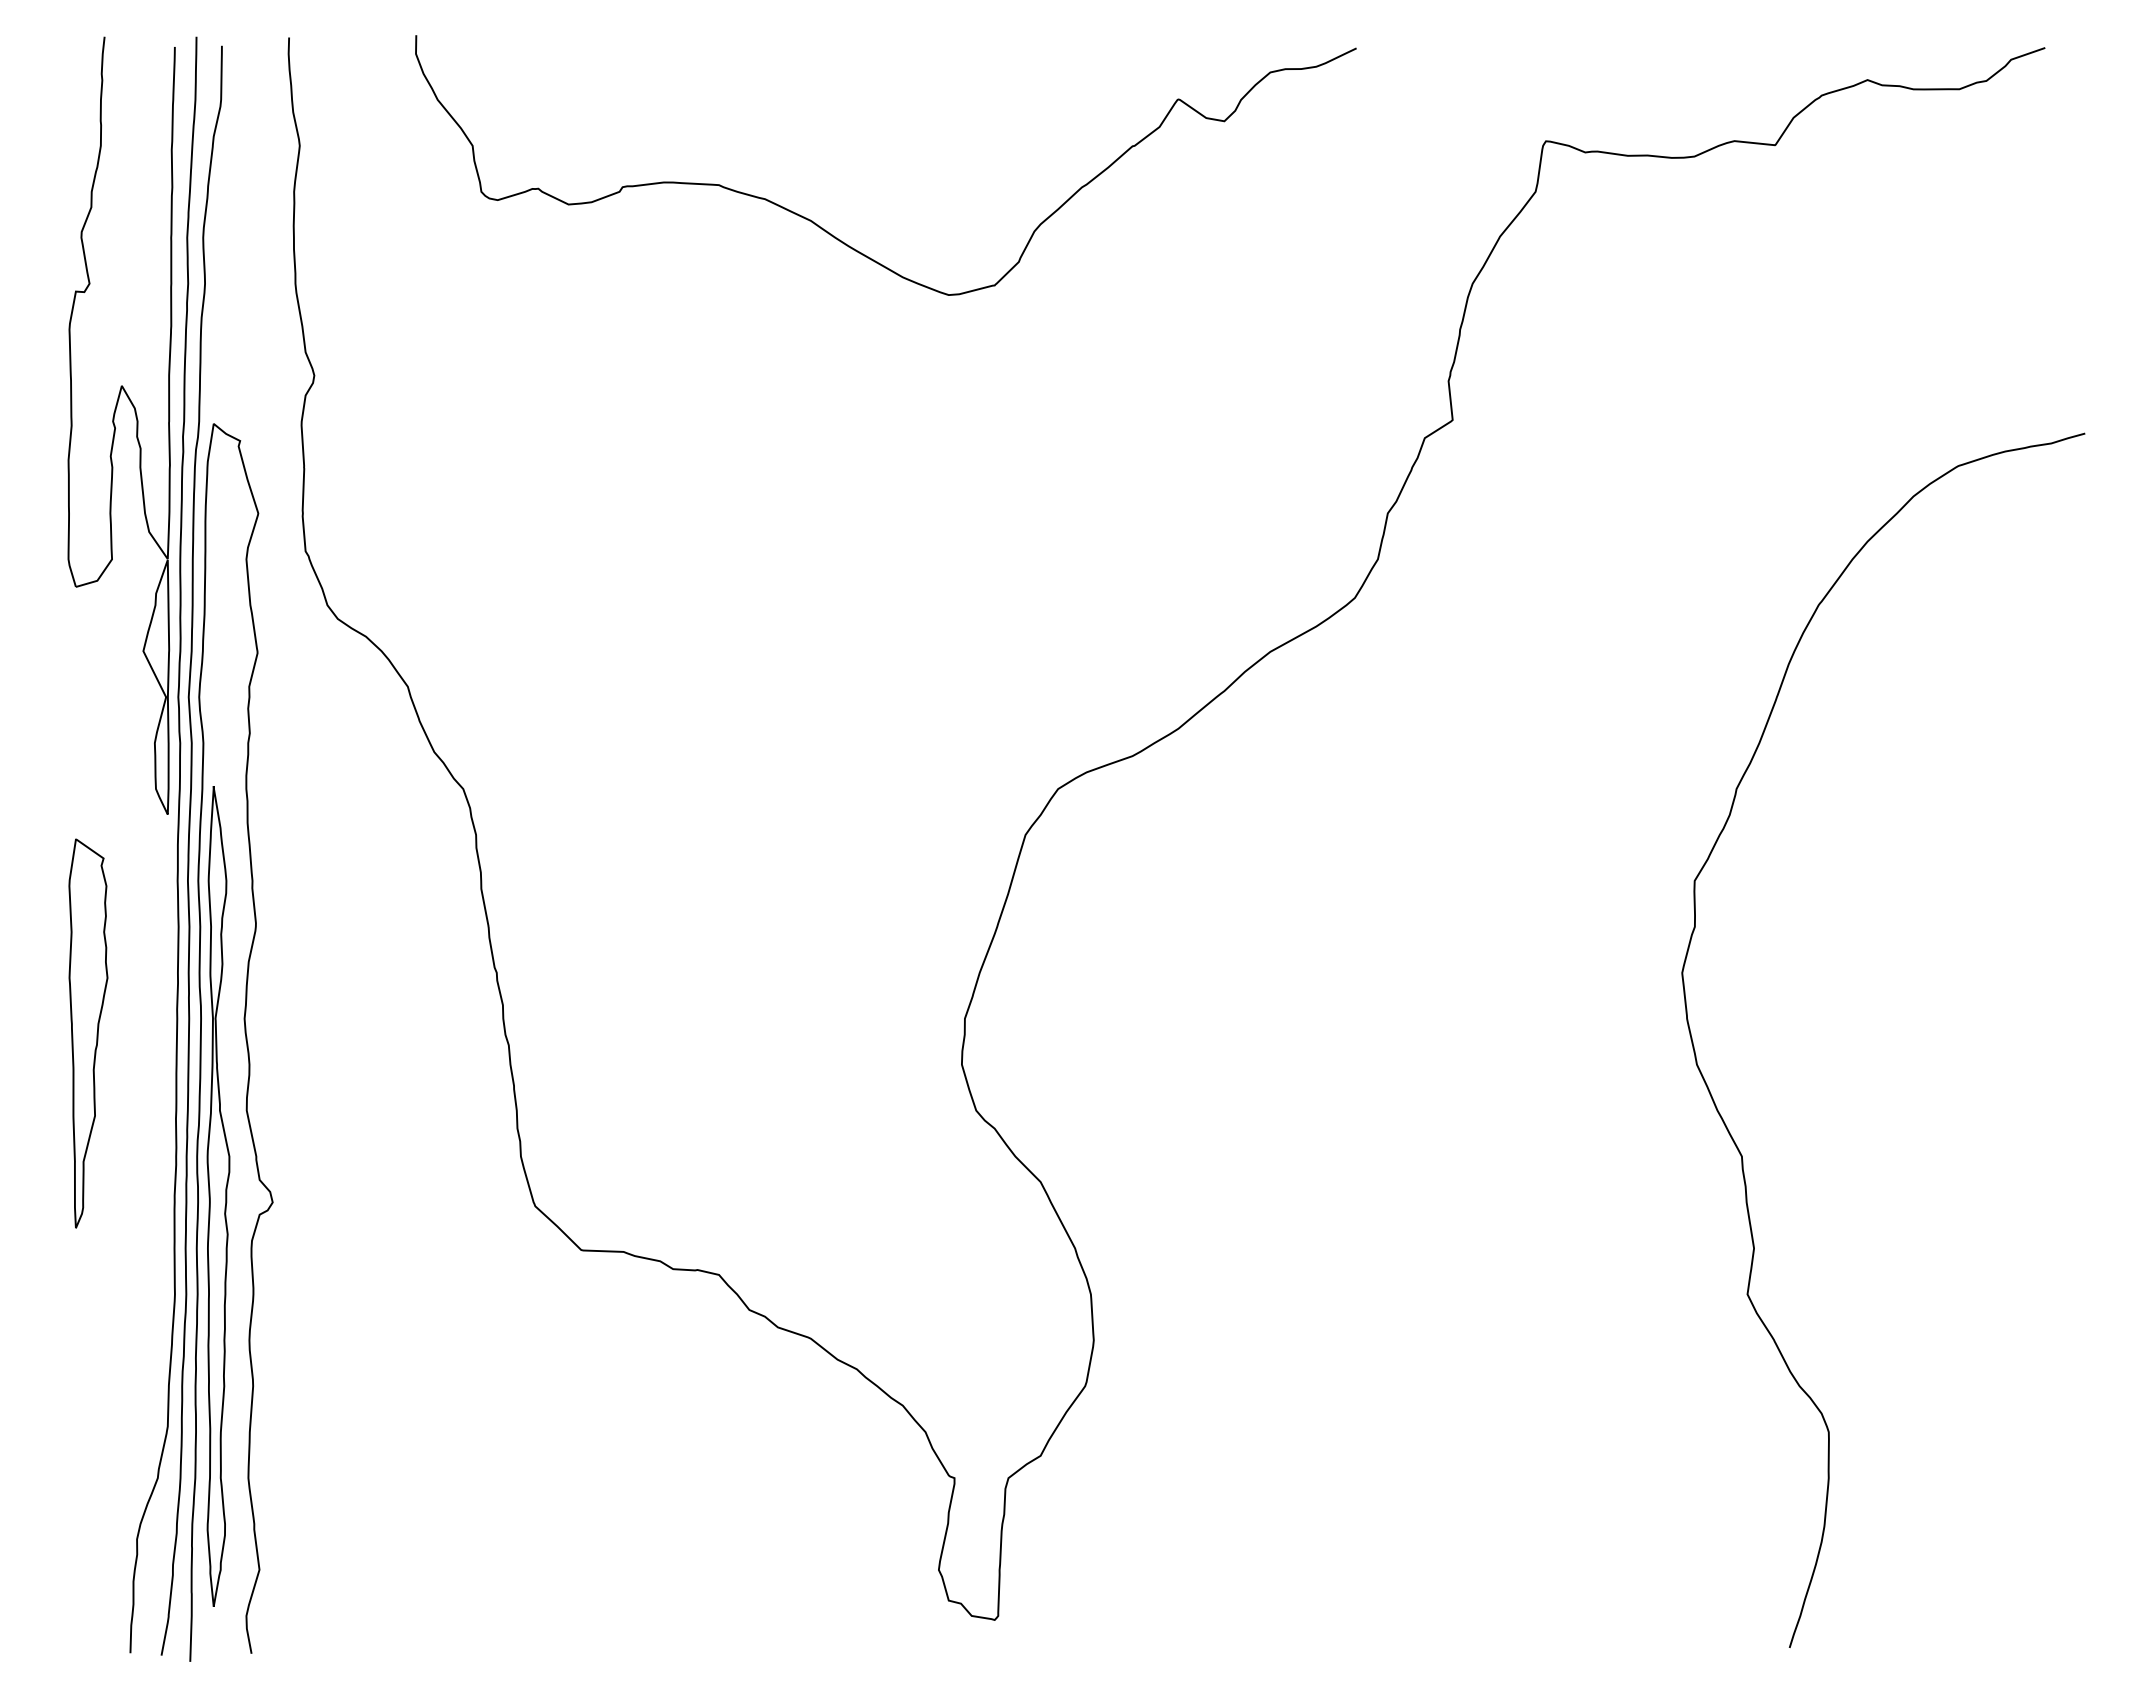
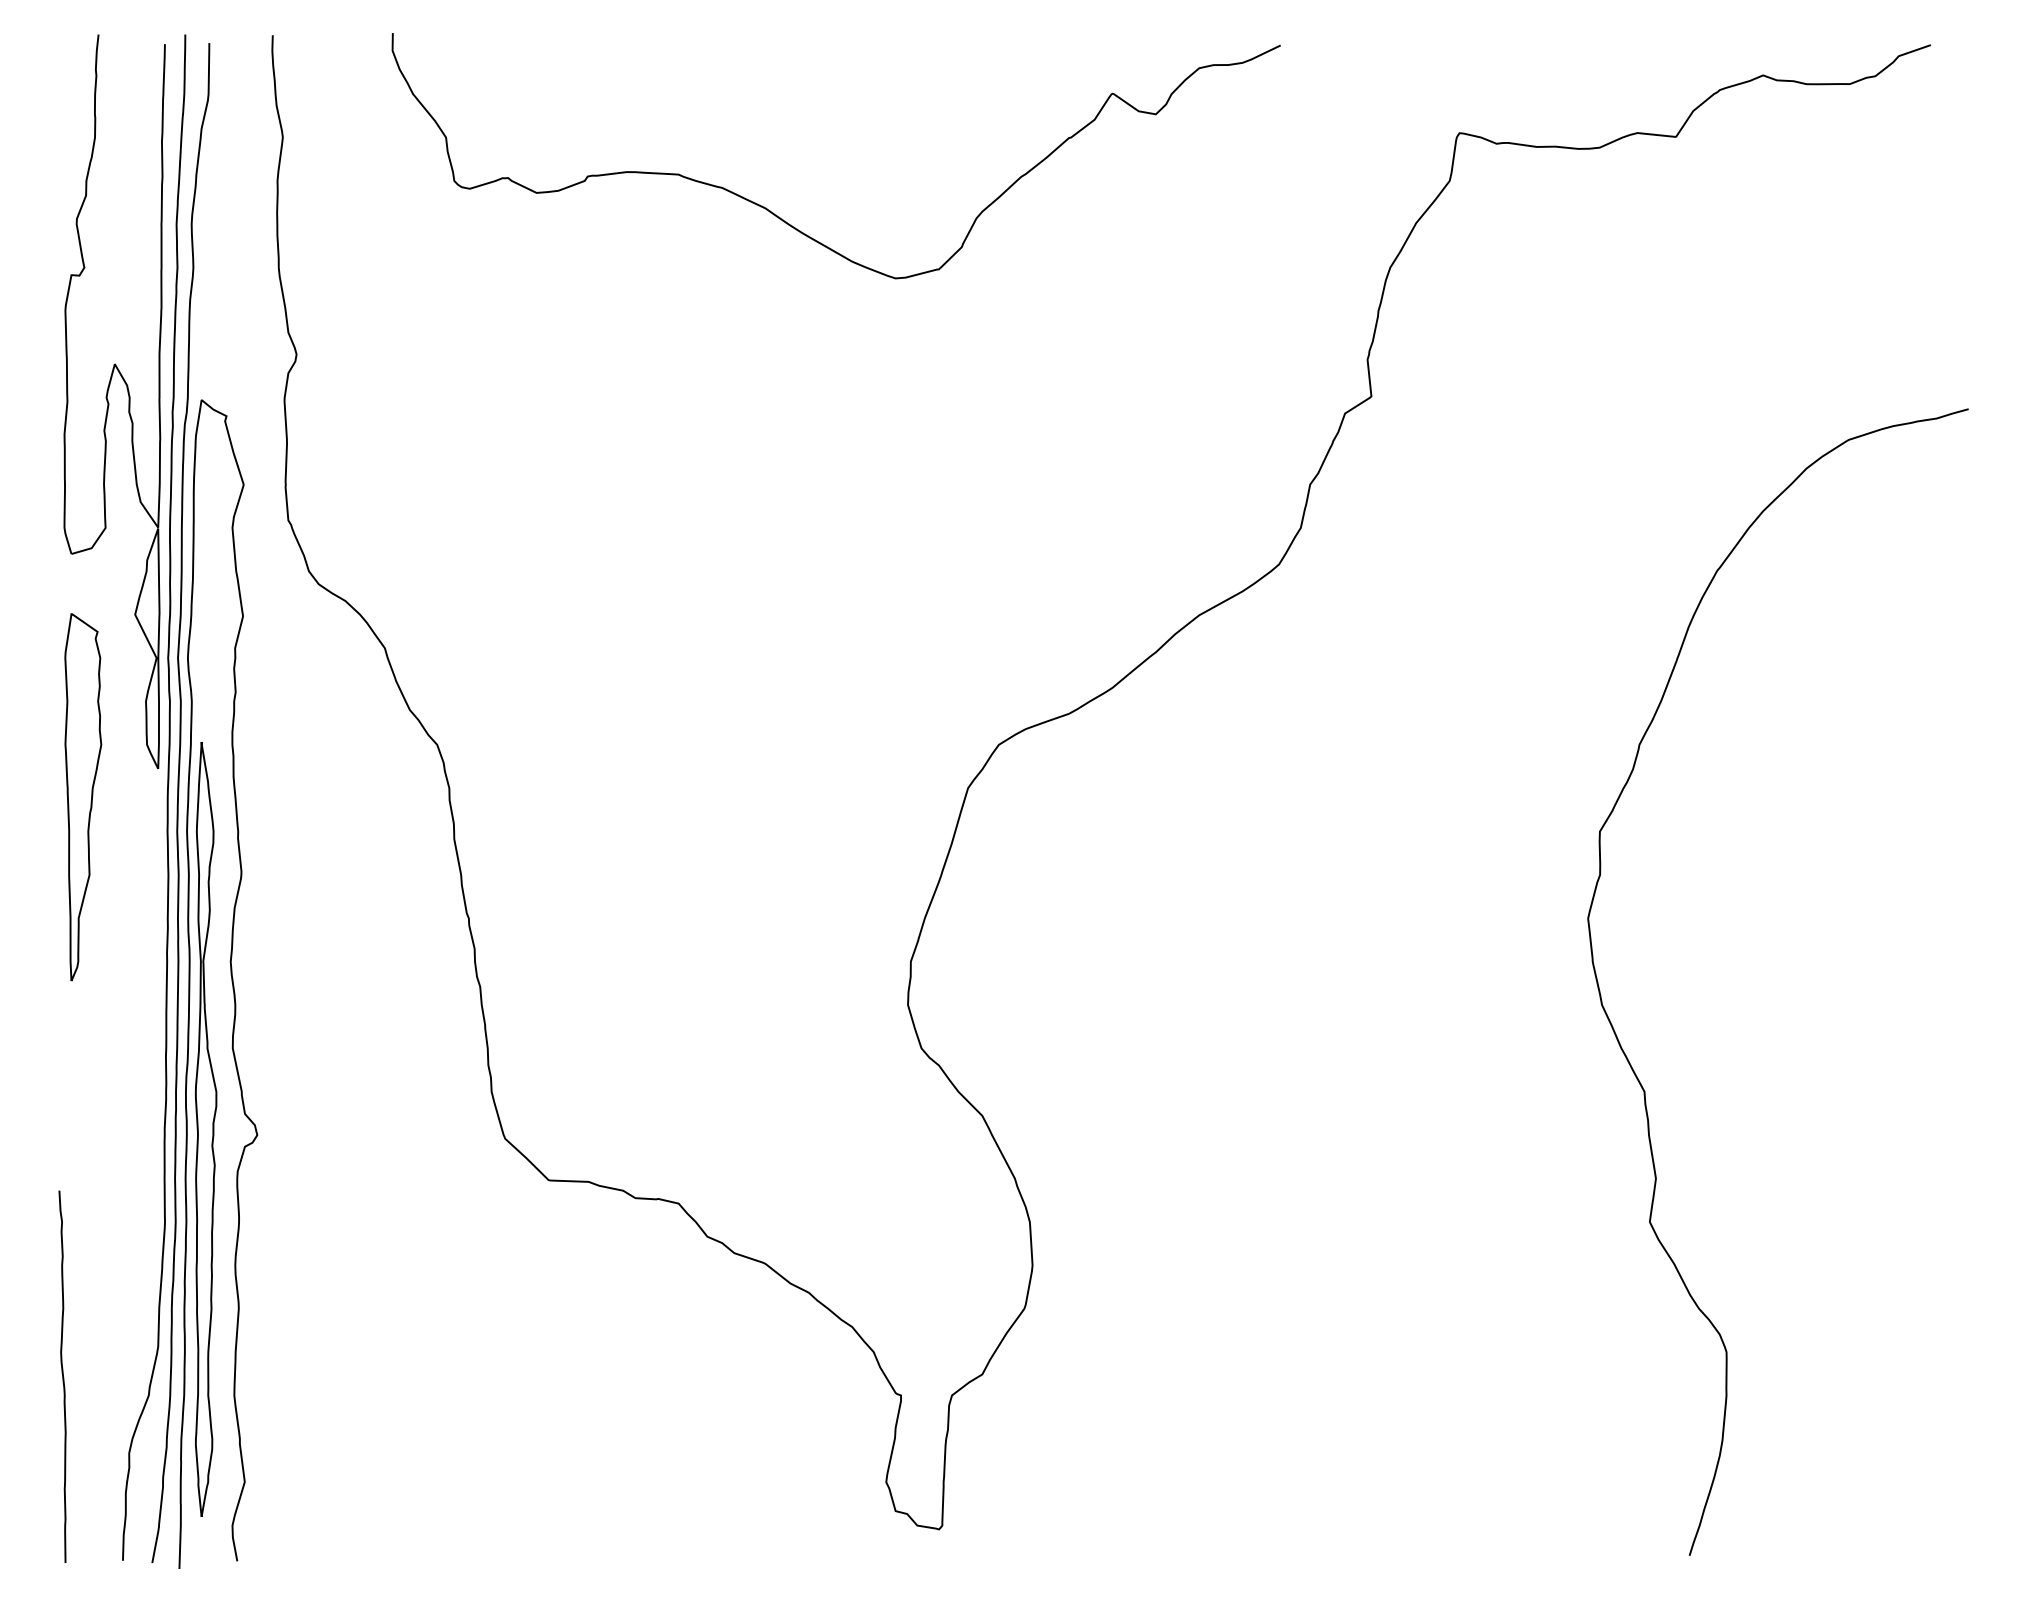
part: (88, 1033) -> (83, 797), moved
curve: (66, 1458) -> (62, 1376), added

